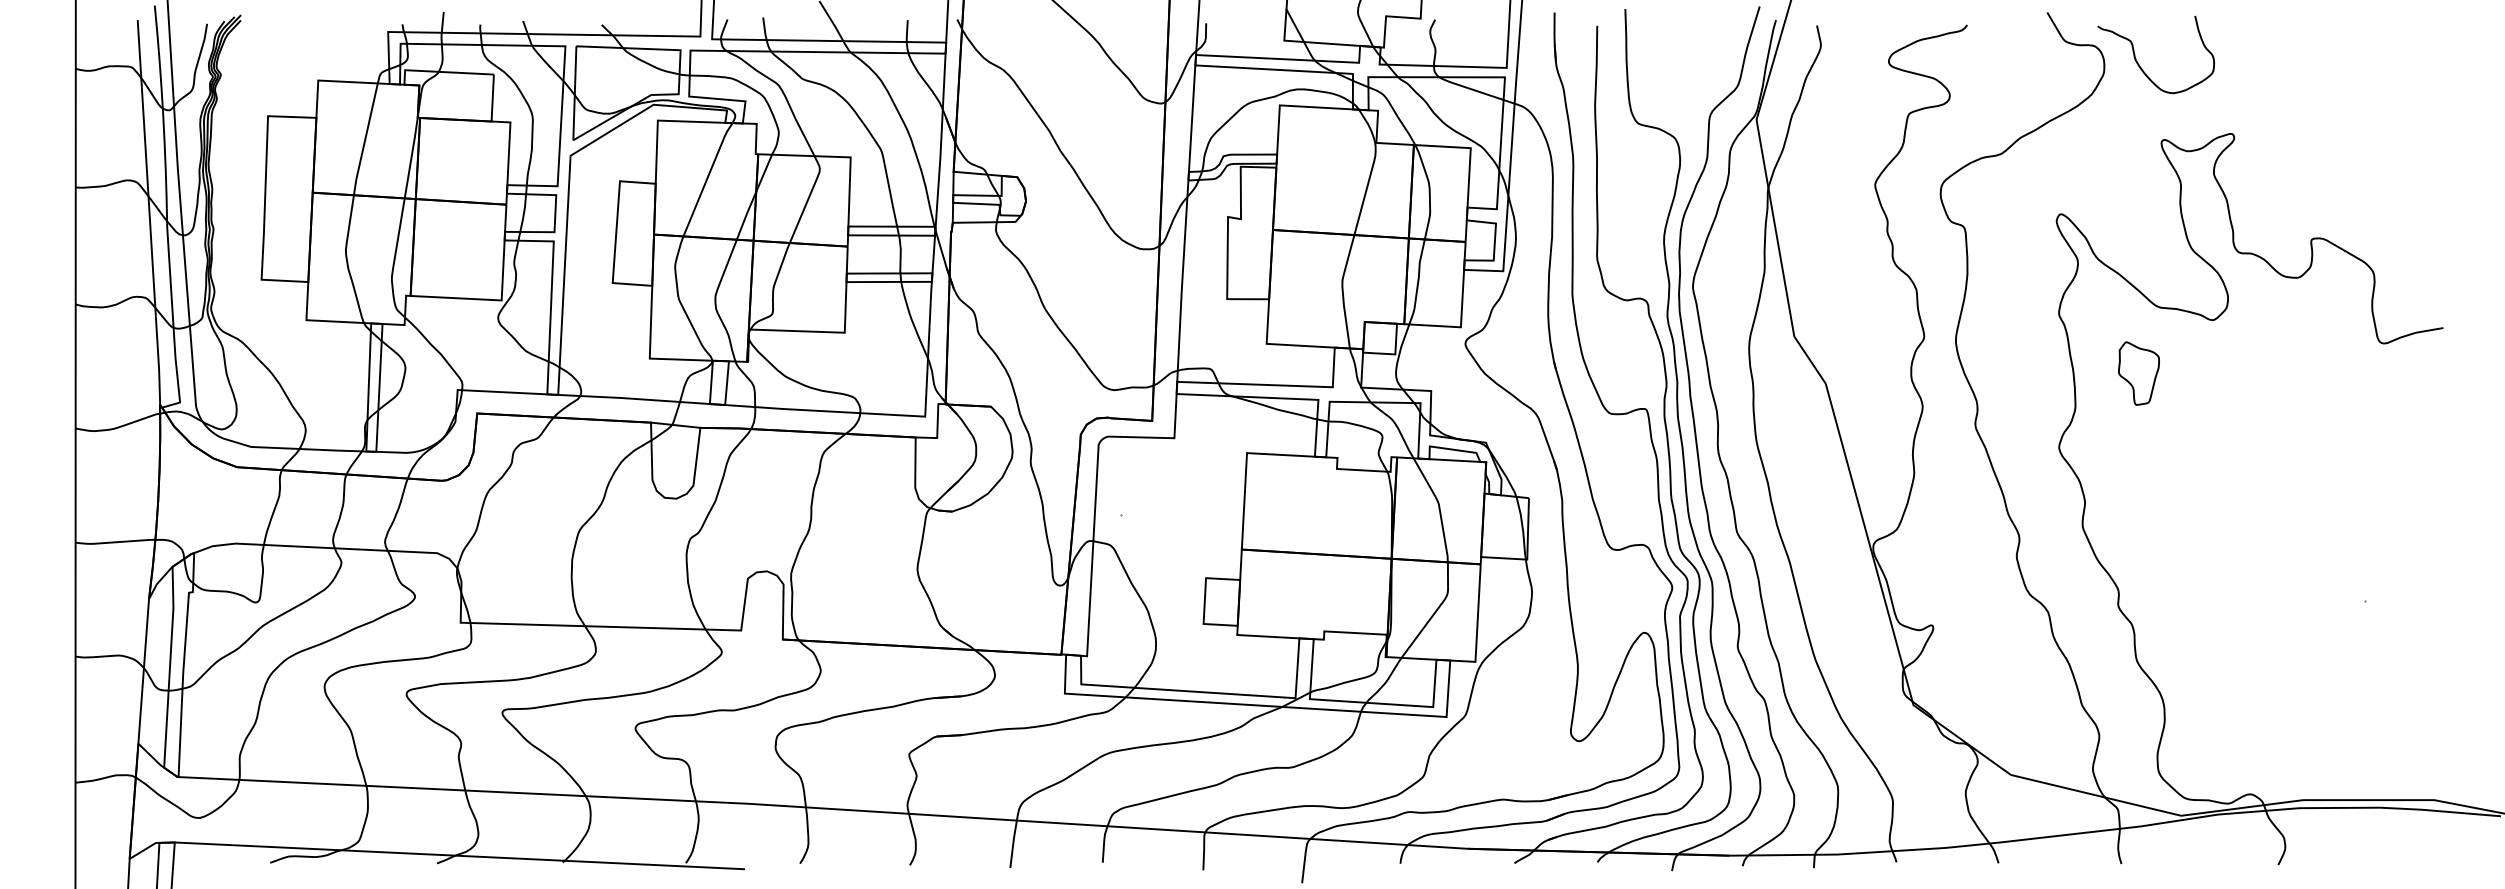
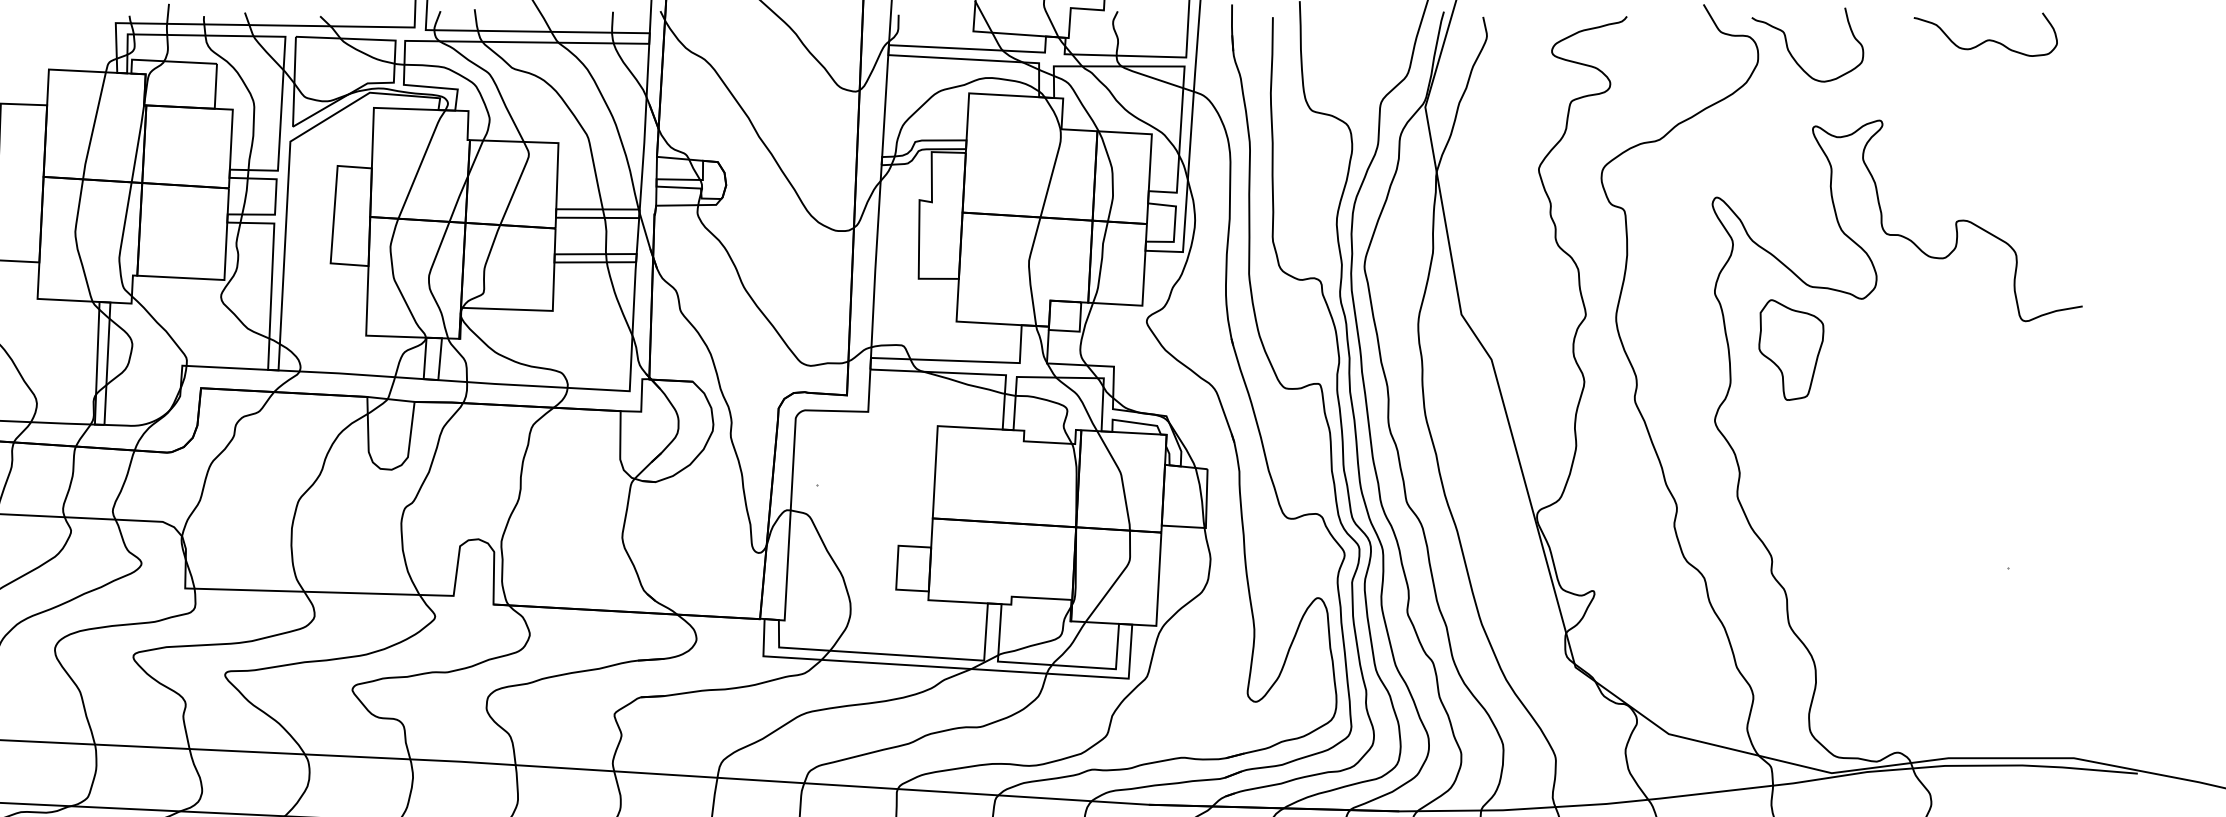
curve: (2342, 49) -> (1986, 39), added
part: (2138, 373) -> (1790, 349), size x1.67

